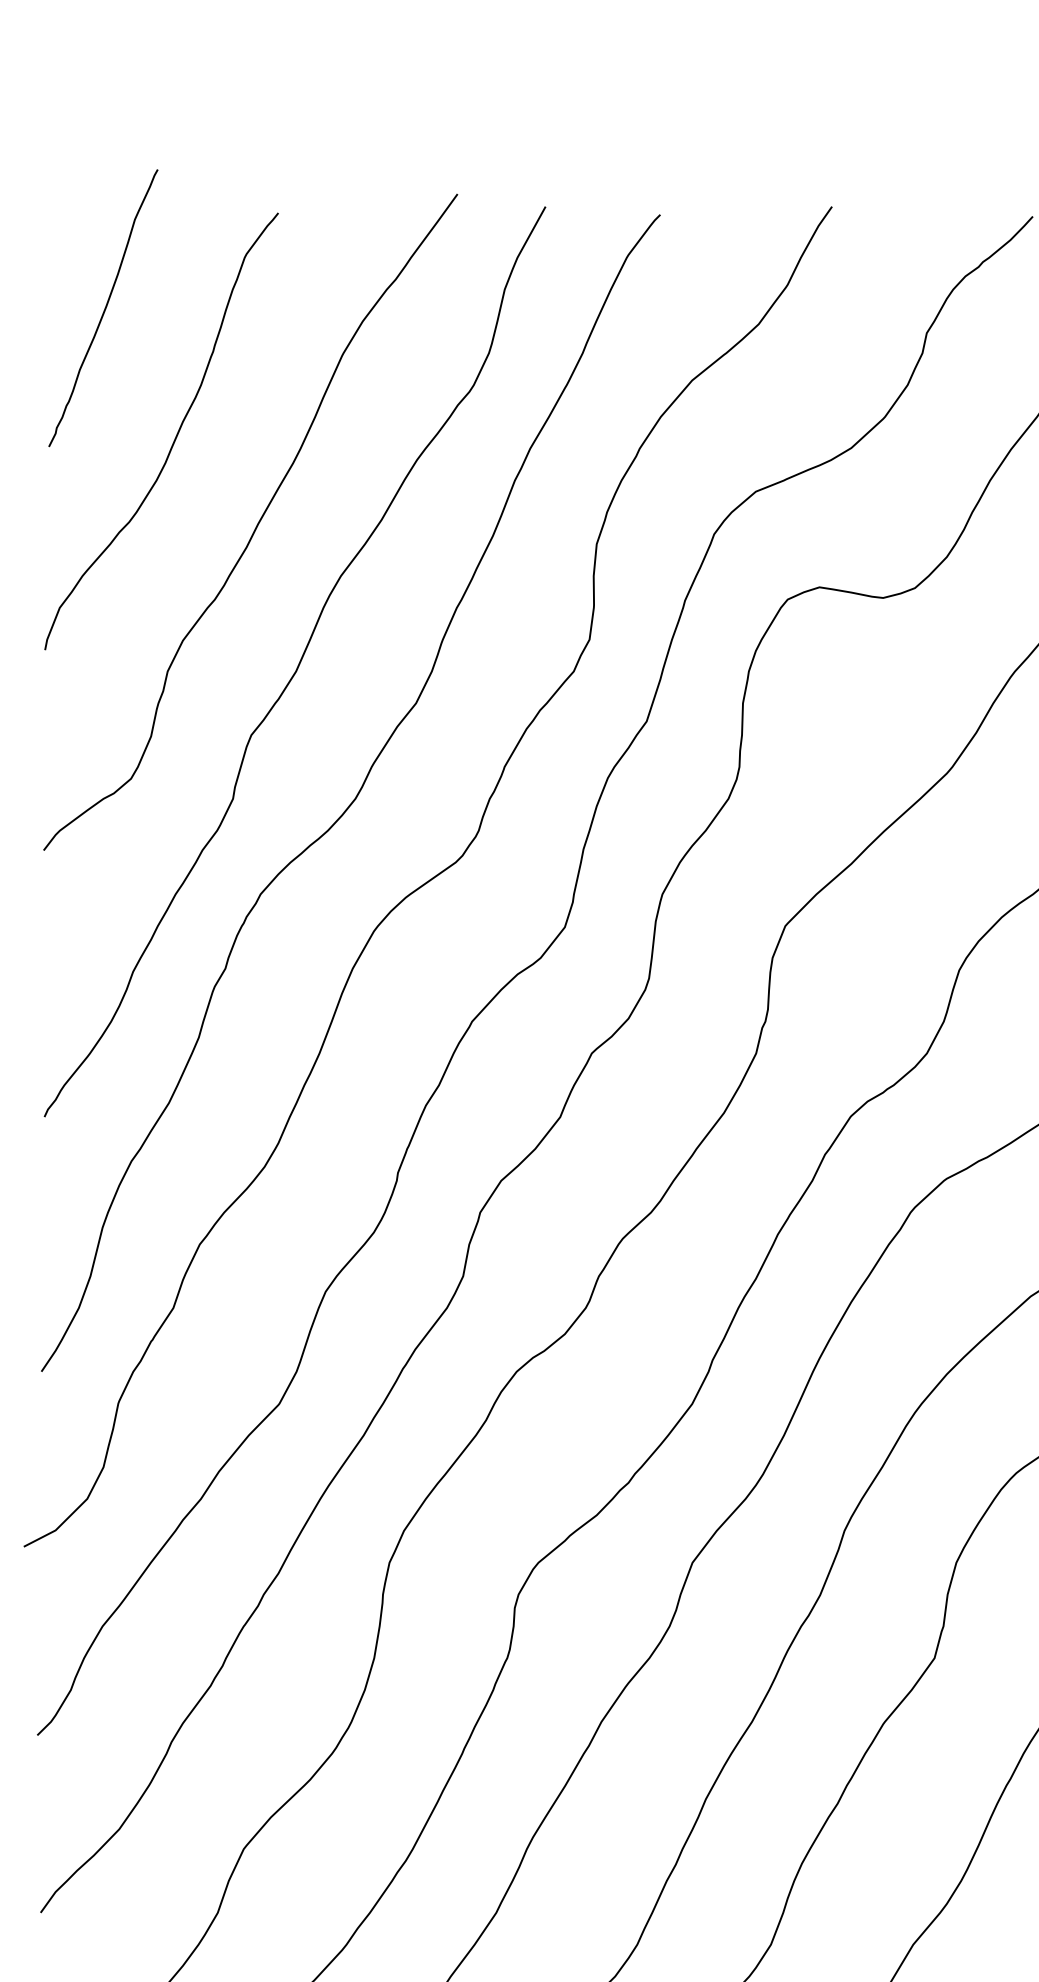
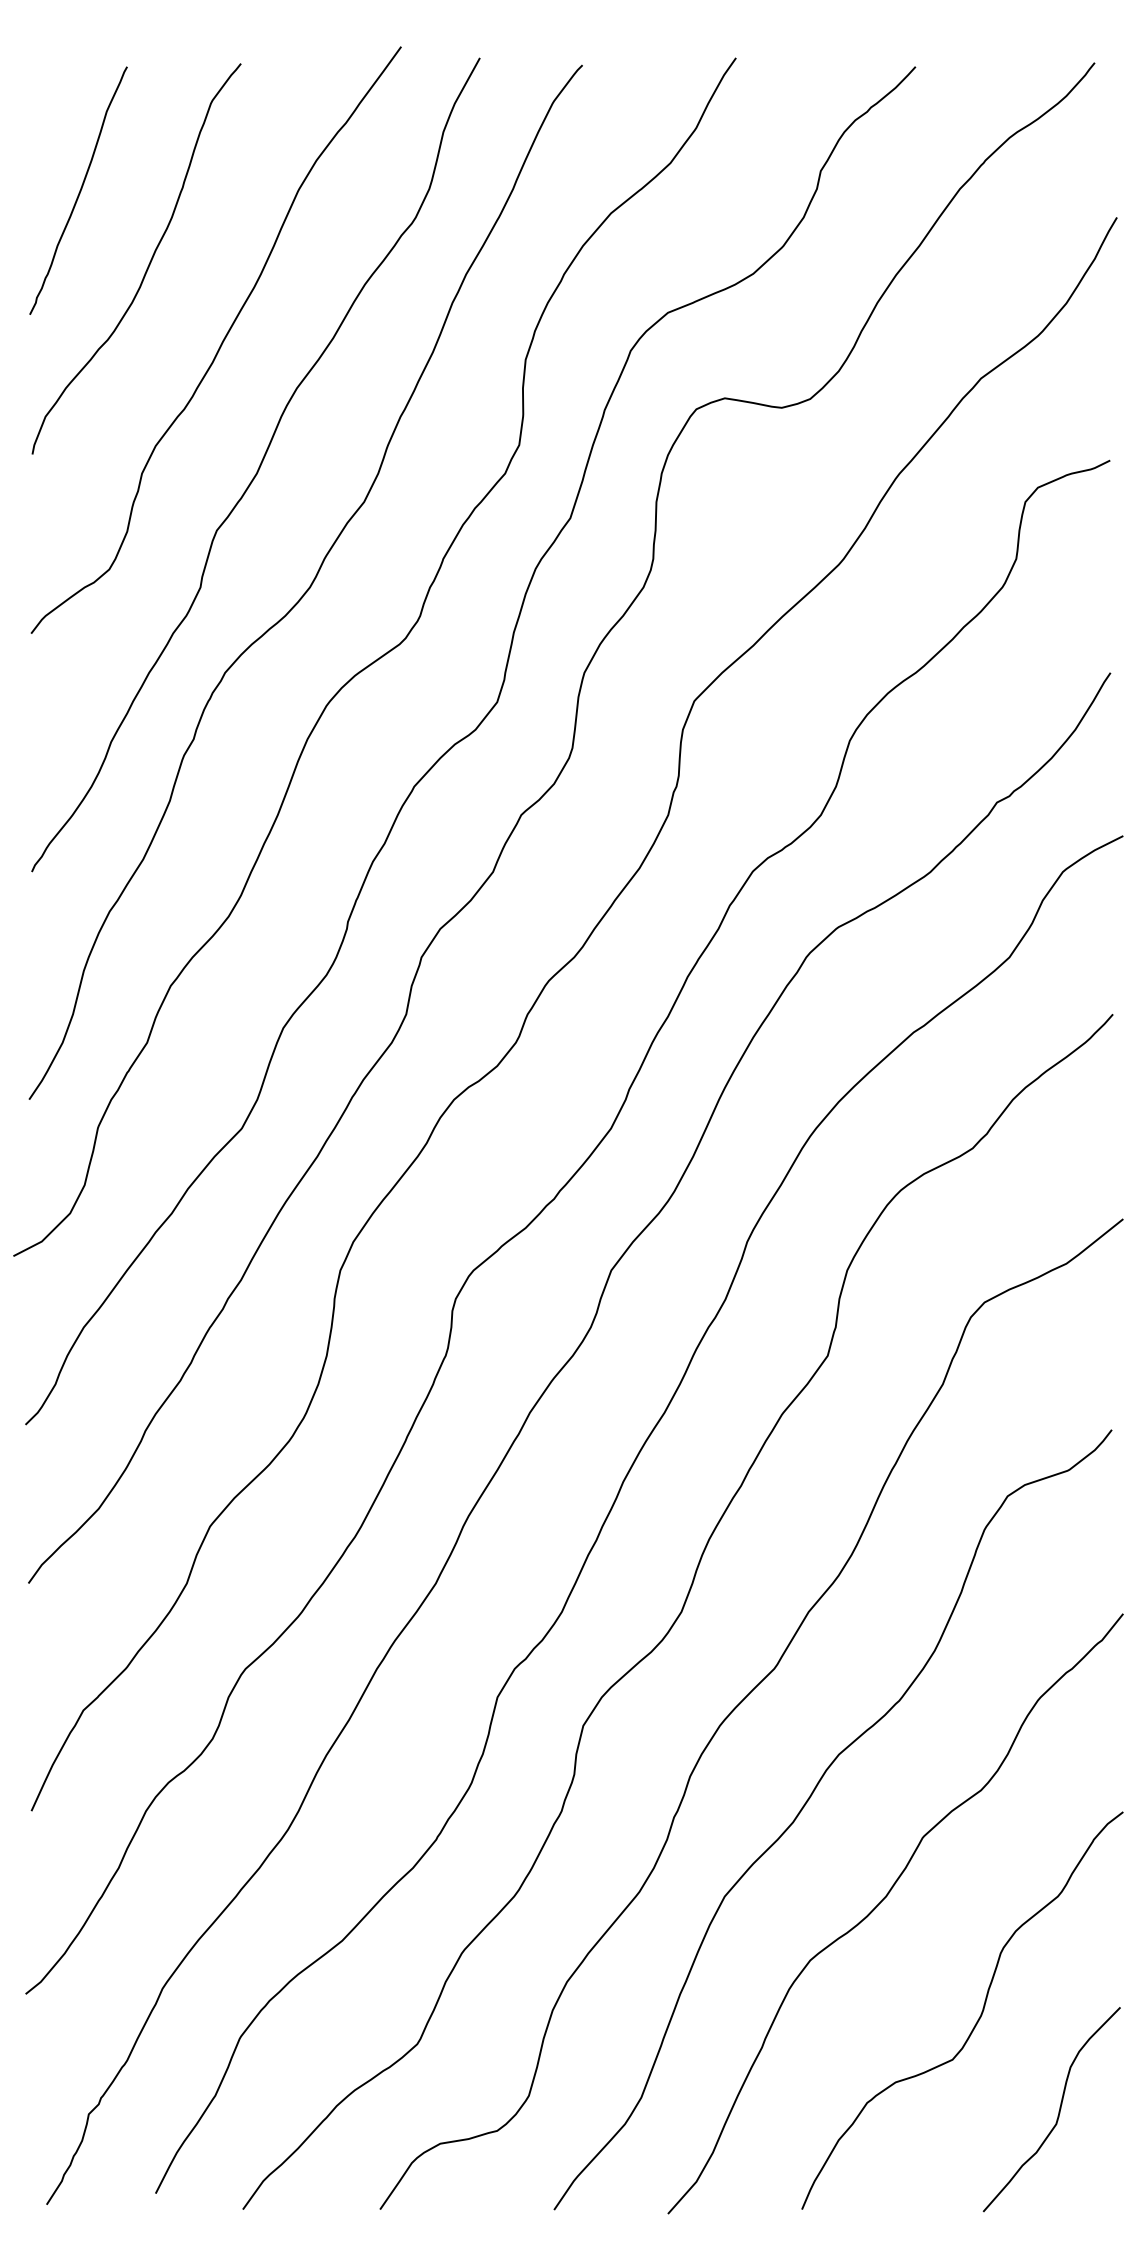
curve: (104, 307) -> (79, 190), moved

